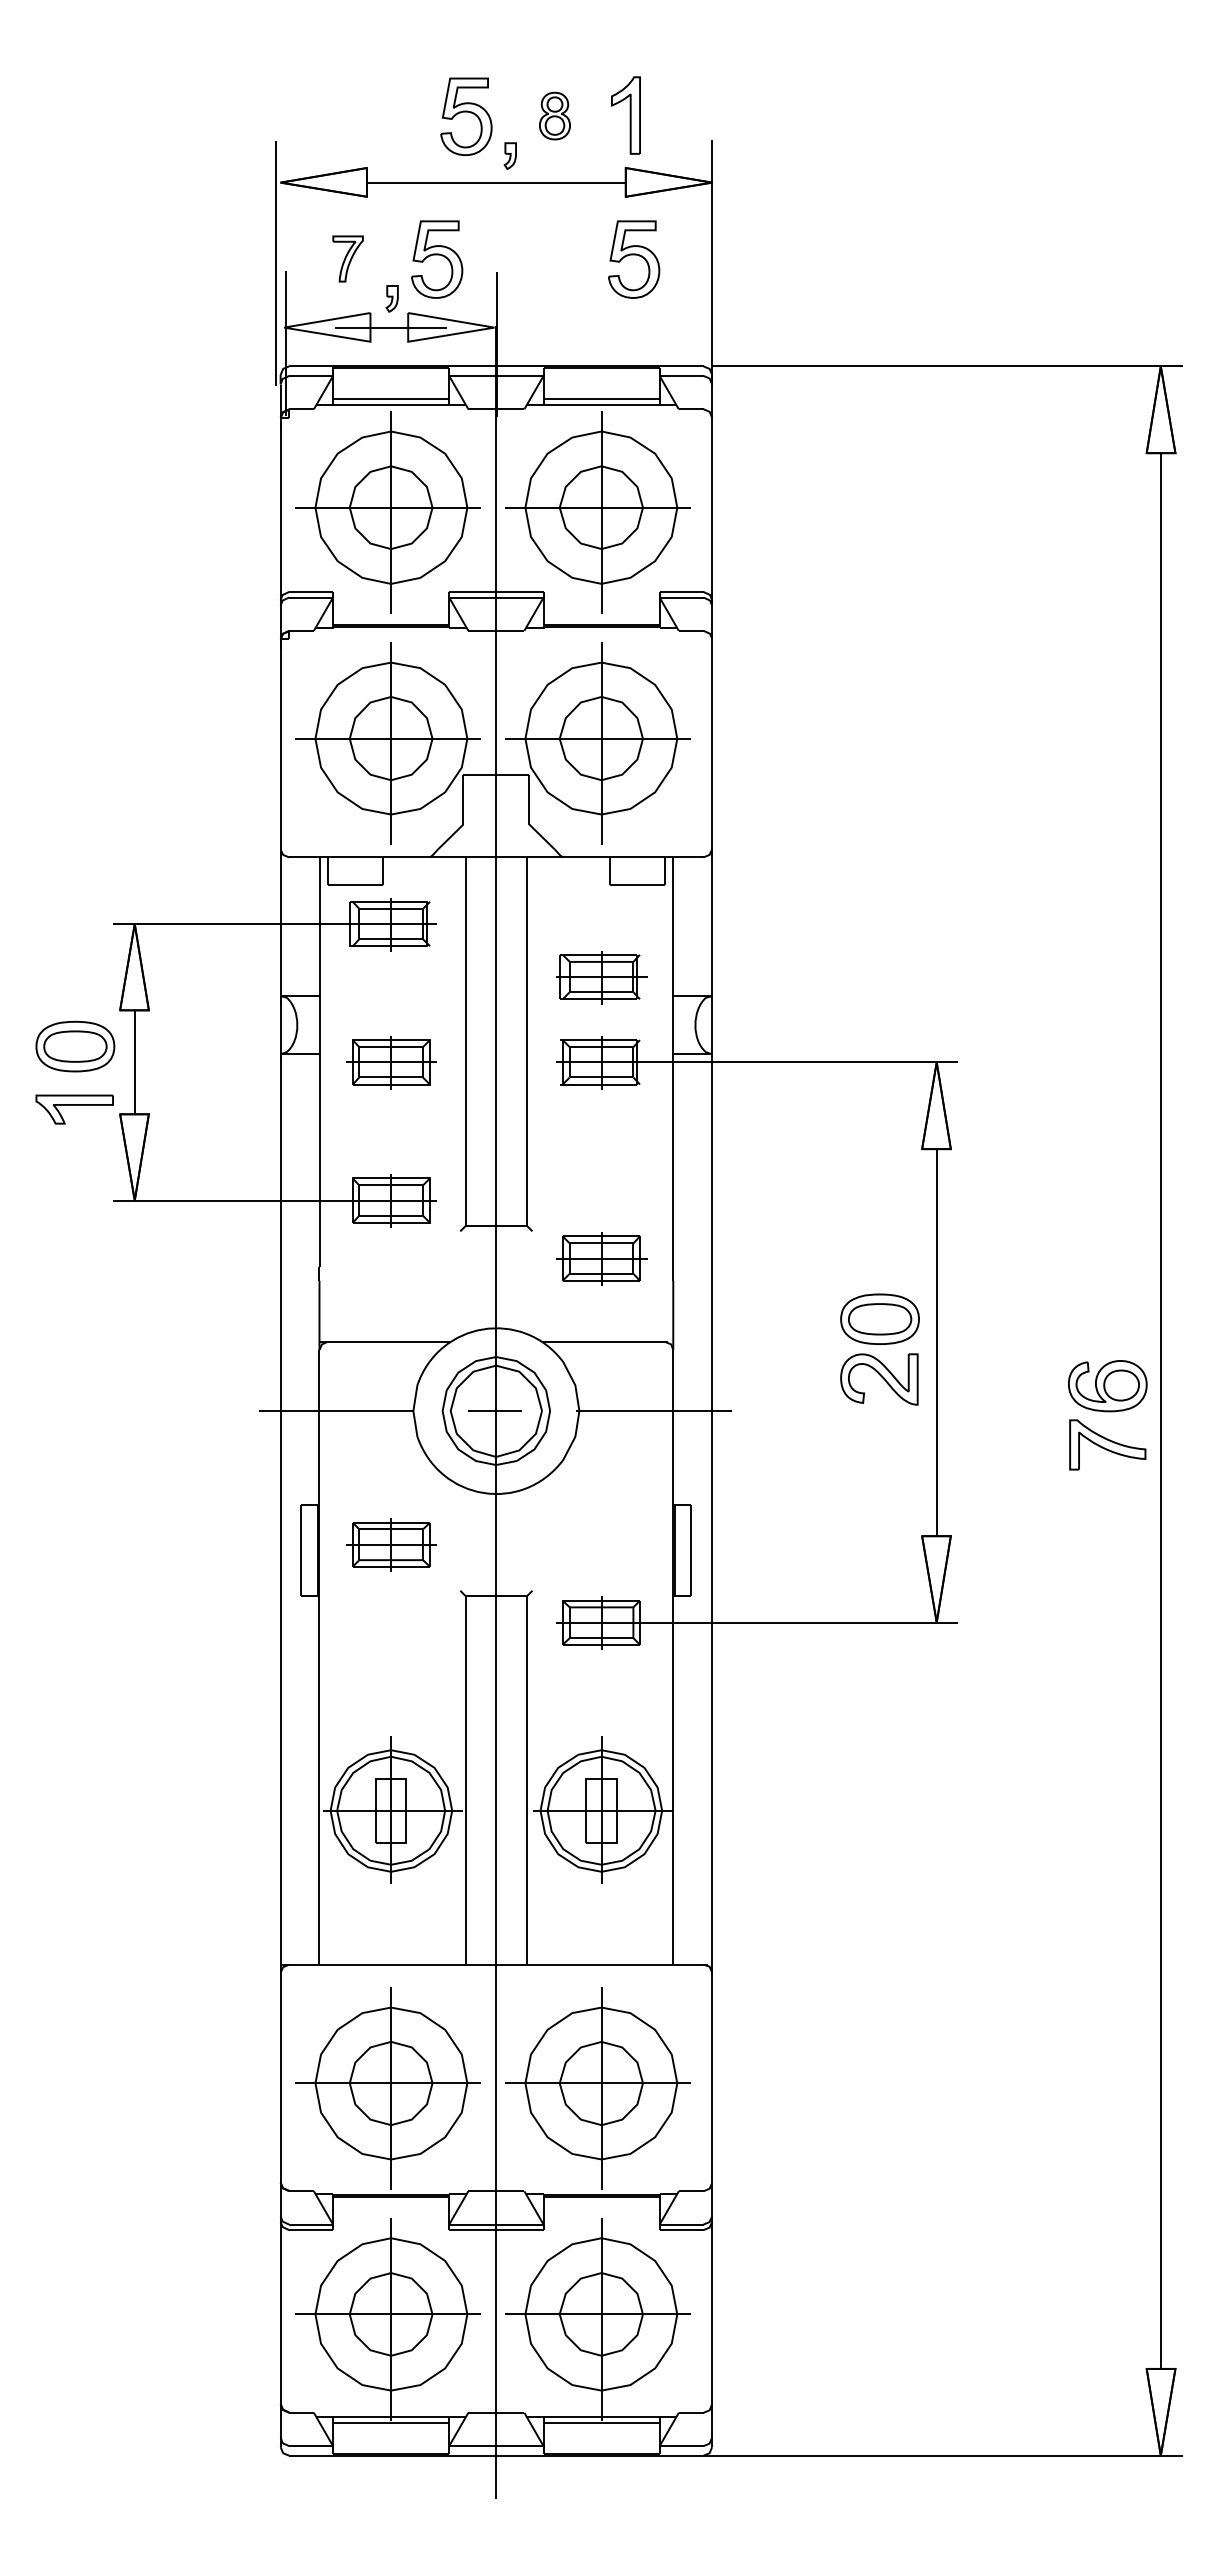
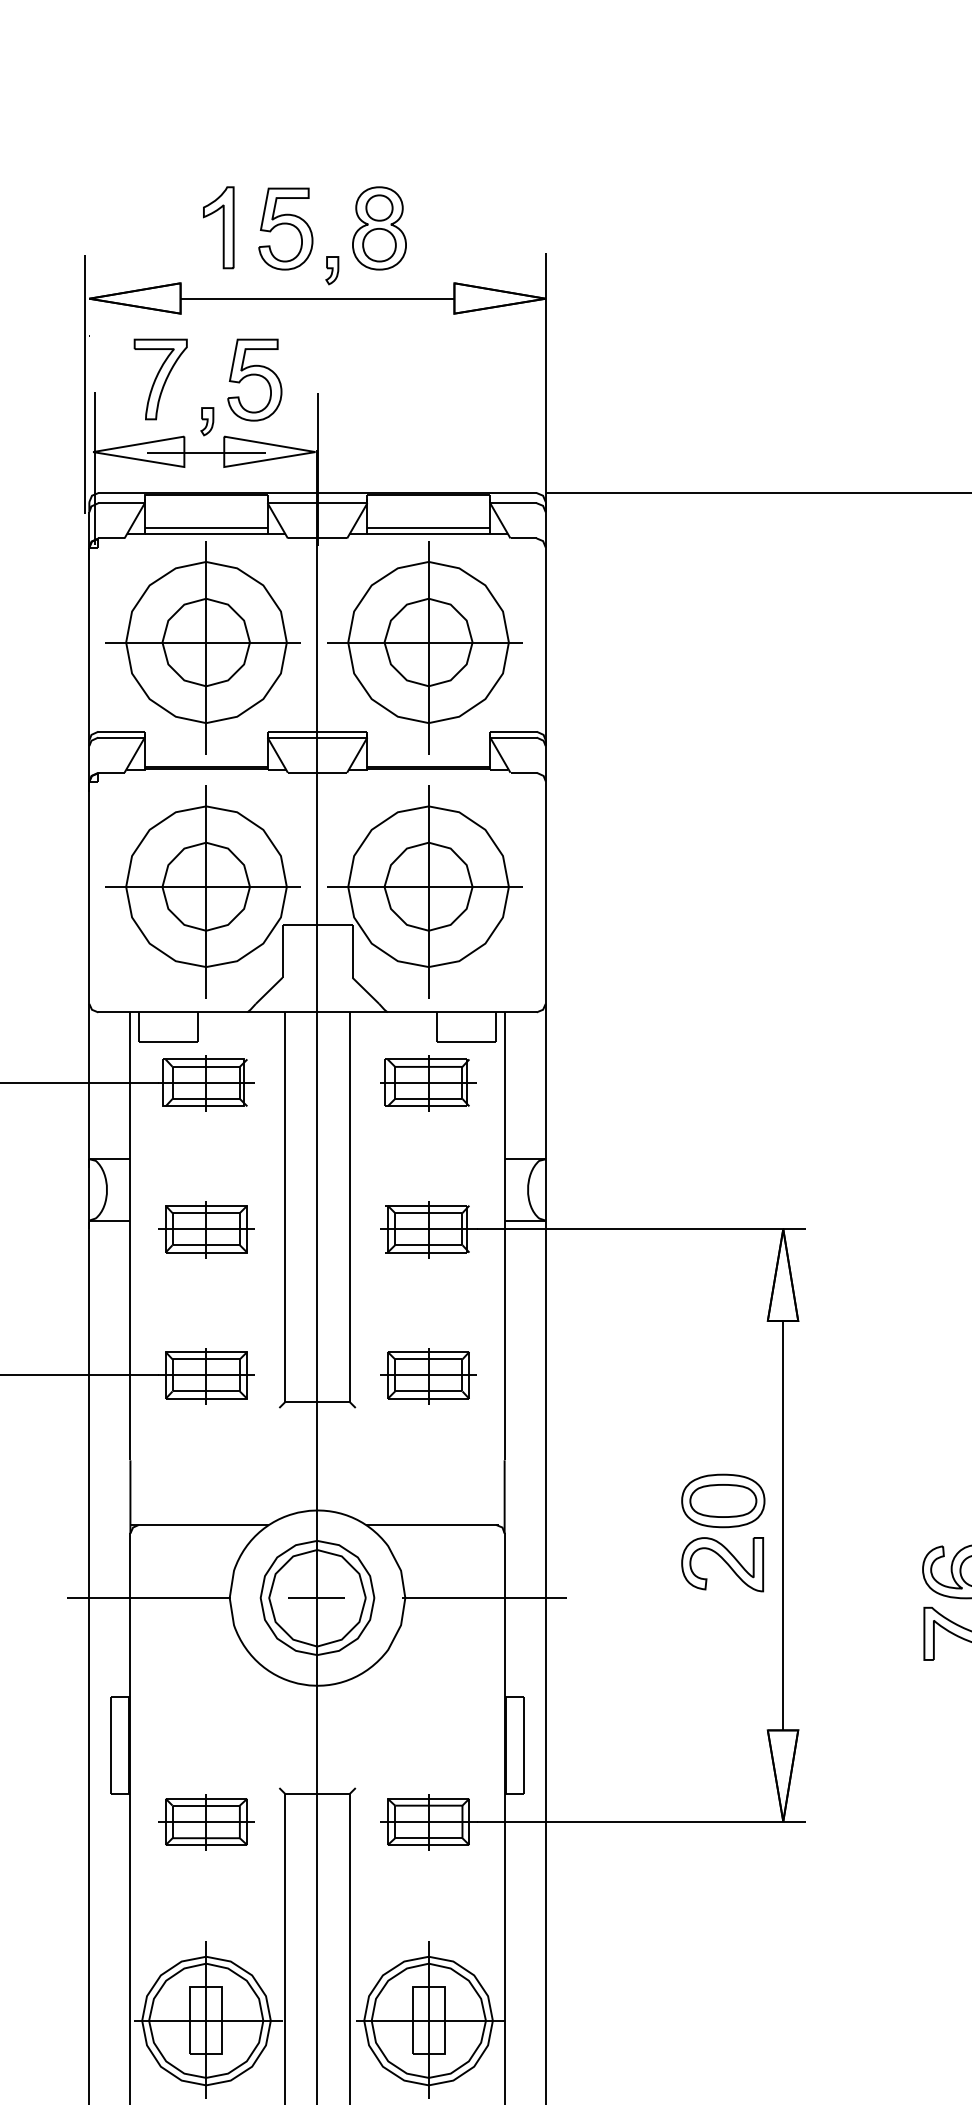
part: (554, 115) -> (379, 227), size x1.67
part: (625, 115) -> (218, 227), moved
part: (347, 258) -> (160, 378), size x1.67
part: (634, 259) -> (463, 380), removed
part: (601, 977) -> (428, 1083), moved
part: (601, 1258) -> (428, 1375), moved
part: (391, 1544) -> (206, 1821), moved

